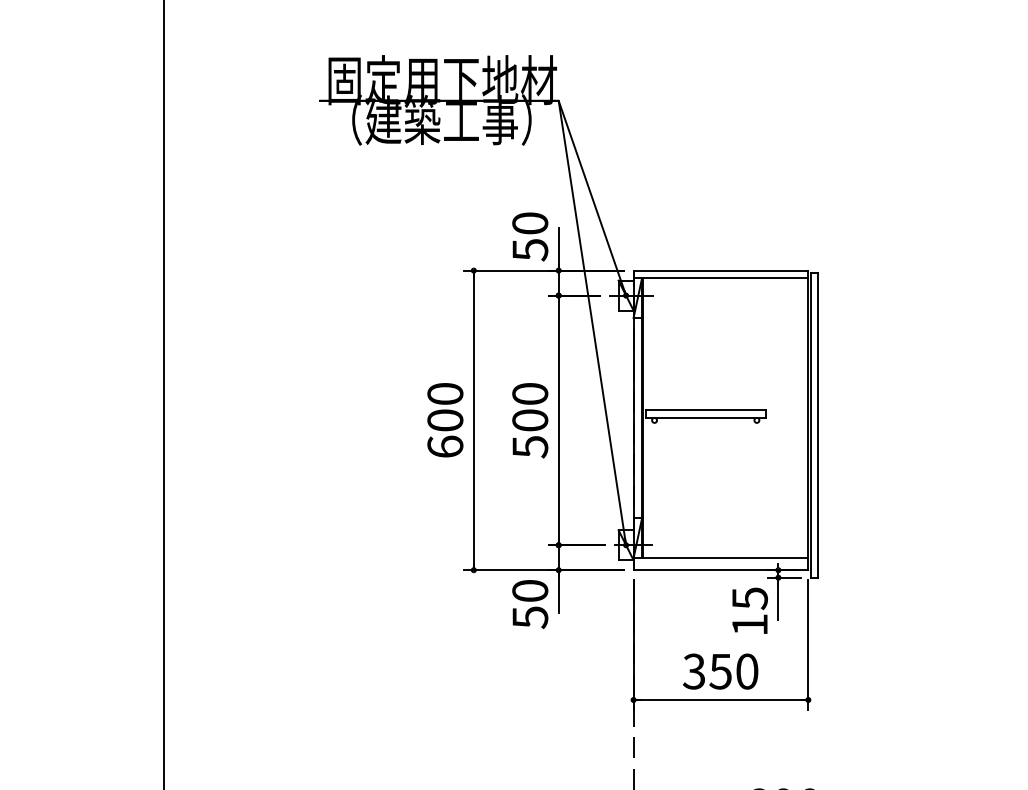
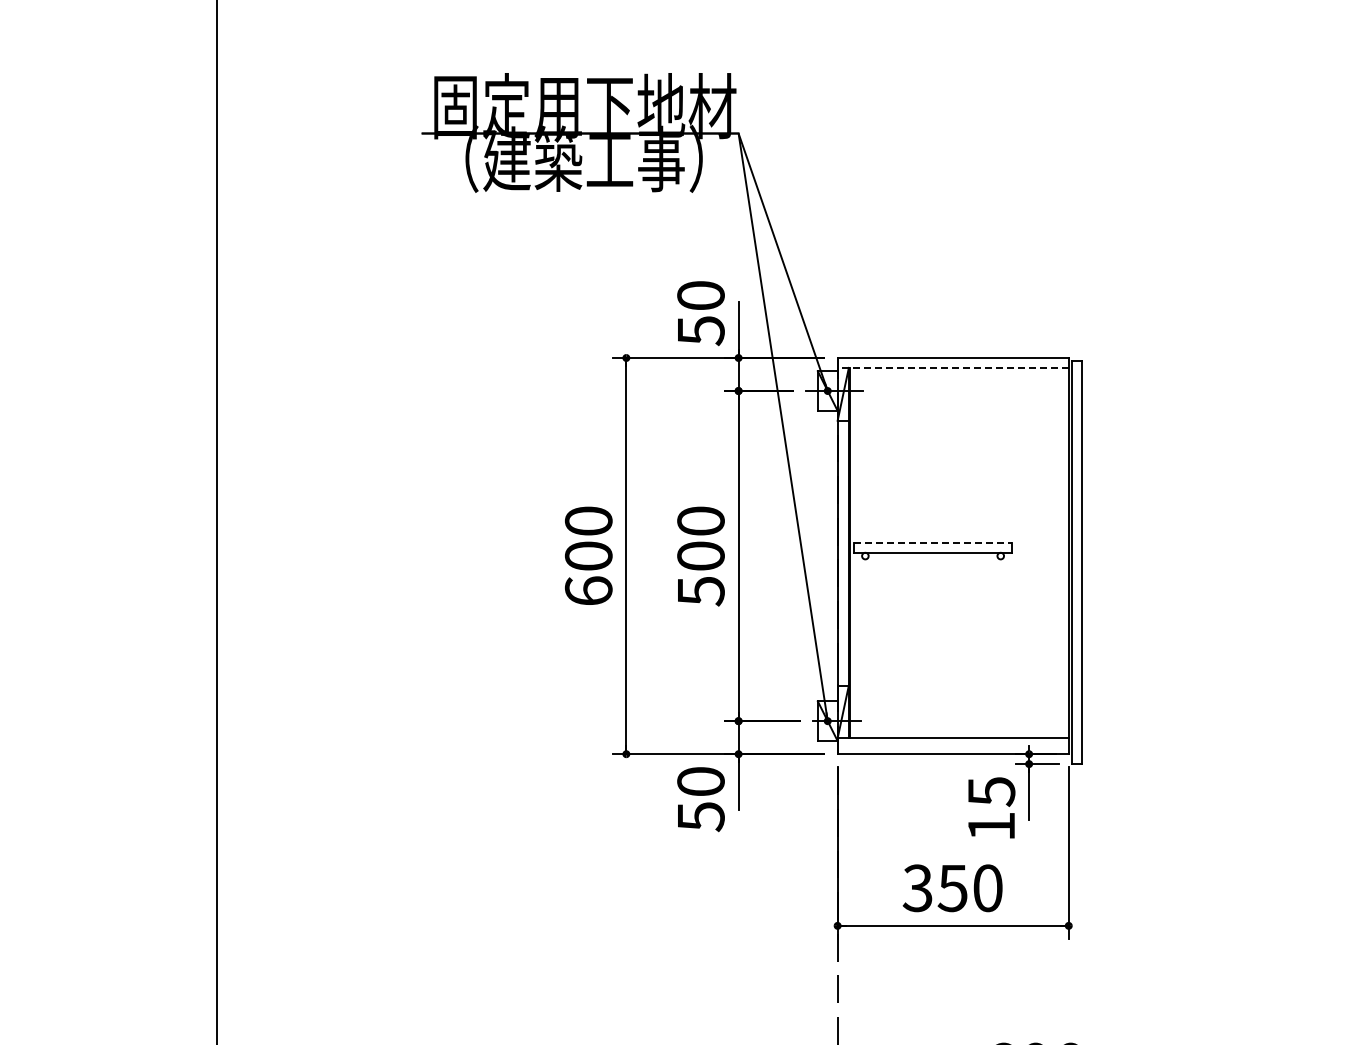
line: (721, 277) -> (953, 367), solid -> dashed
line: (706, 410) -> (933, 542), solid -> dashed

